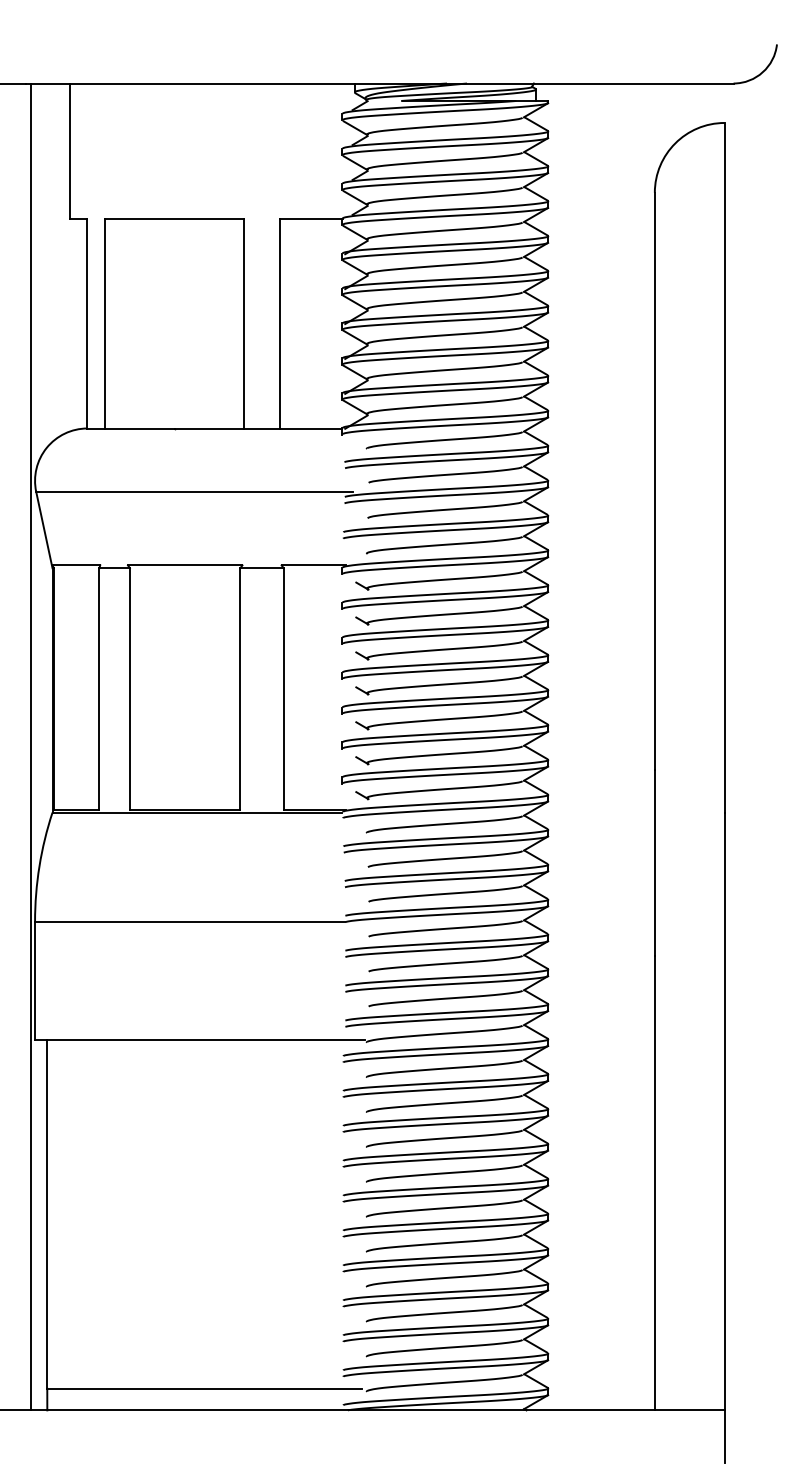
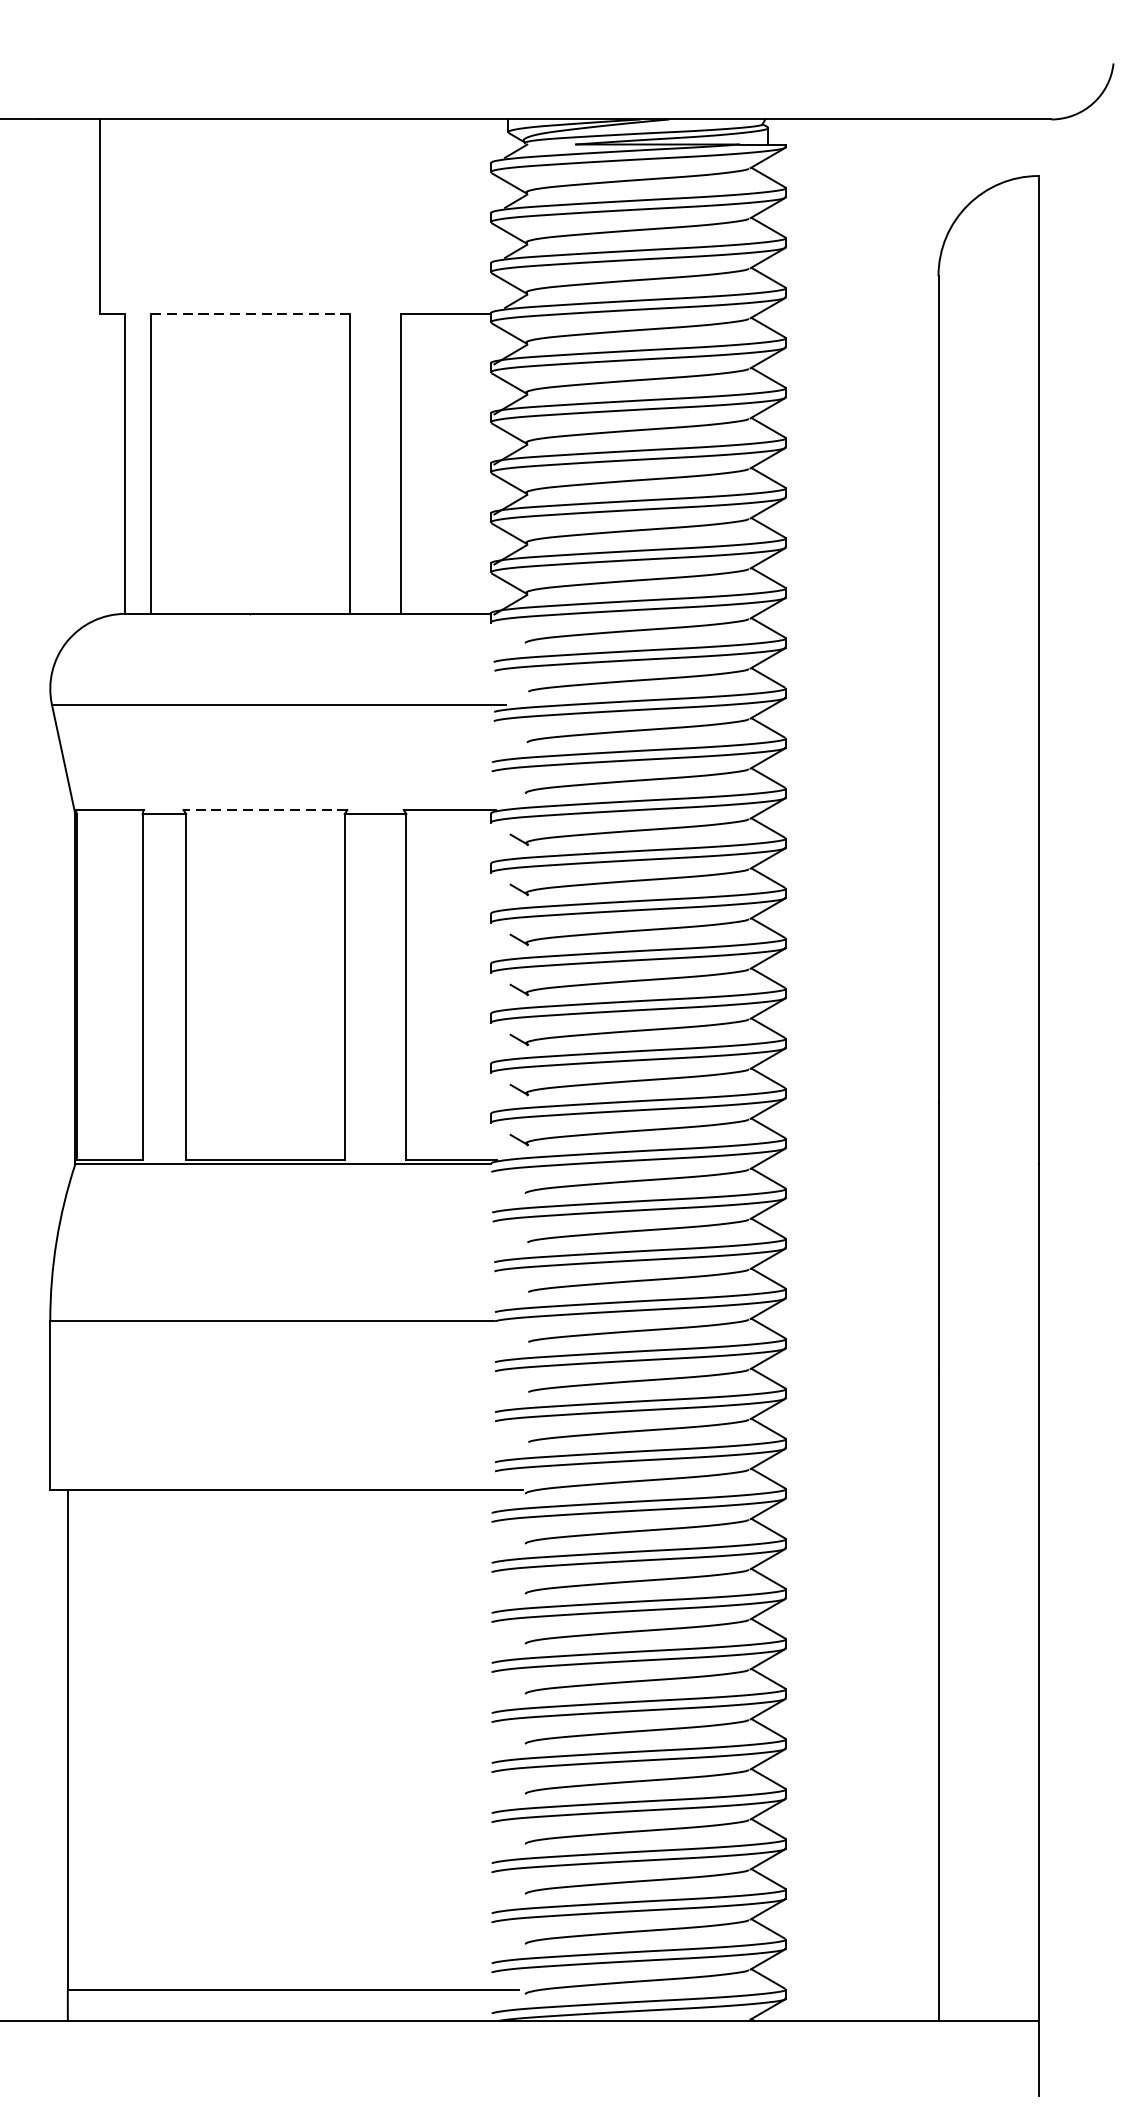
line: (175, 219) -> (251, 314), solid -> dashed
line: (184, 565) -> (264, 810), solid -> dashed
line: (31, 746) -> (45, 1069), removed

